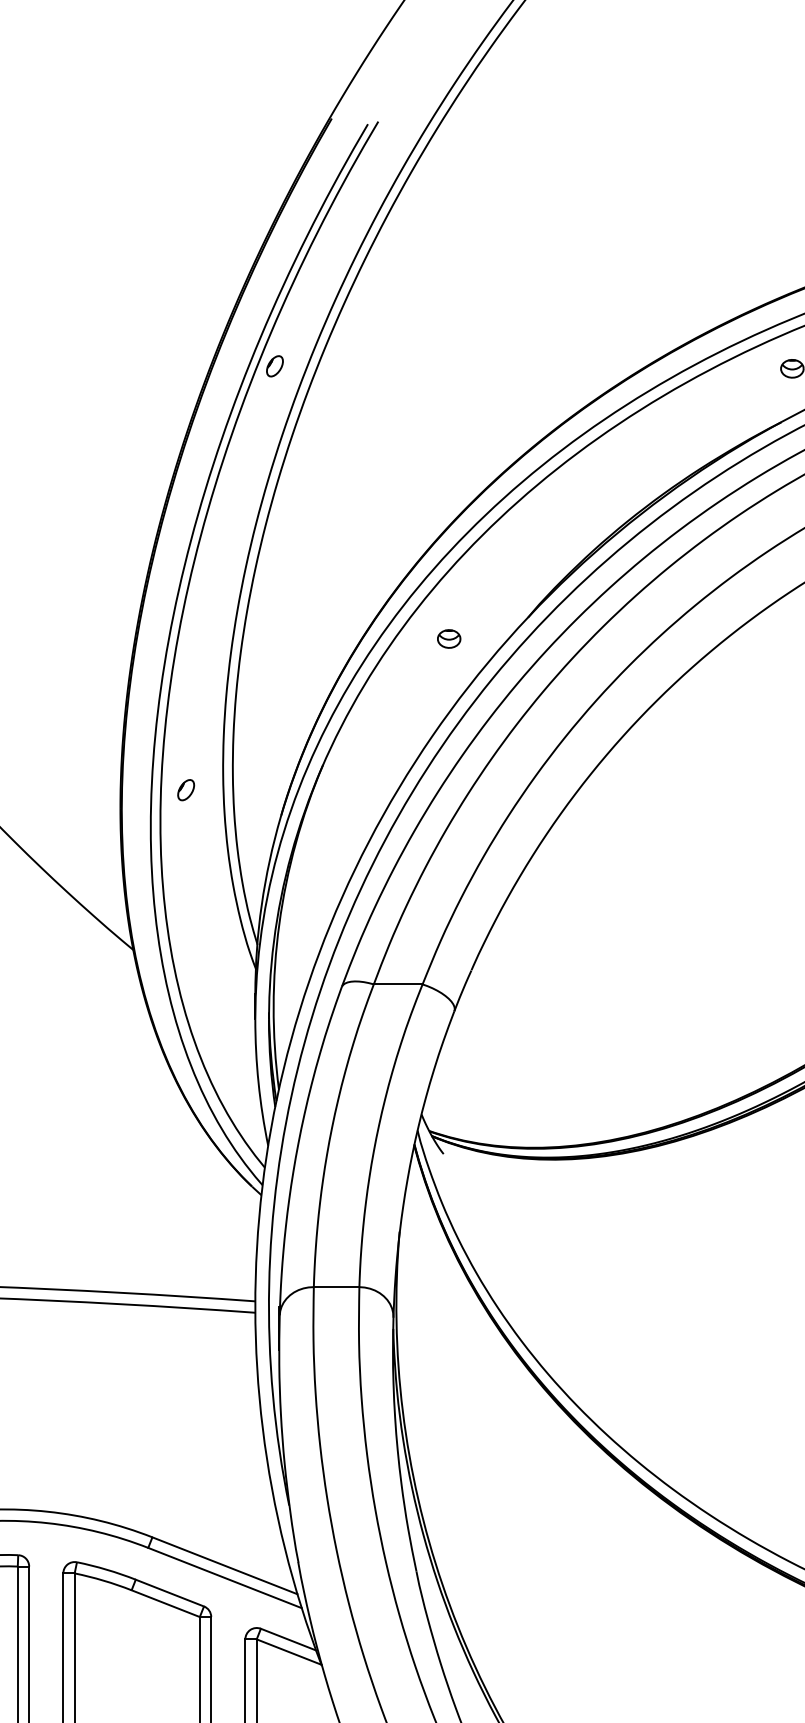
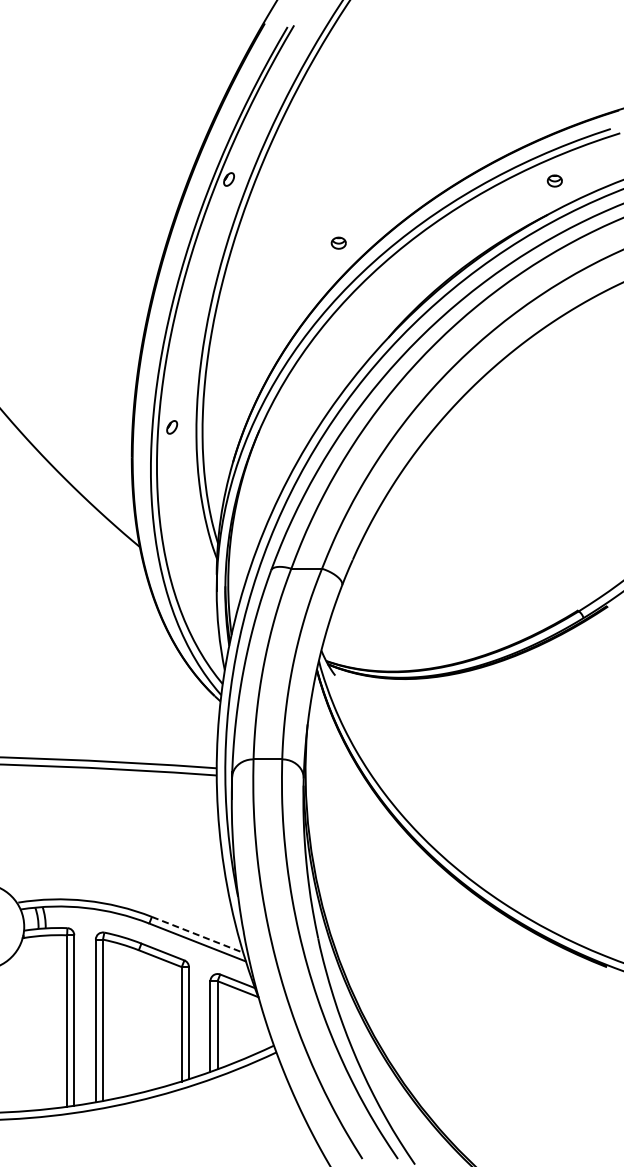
part: (448, 637) -> (338, 242), moved
part: (186, 790) -> (172, 427), moved
line: (226, 1566) -> (198, 935), solid -> dashed

